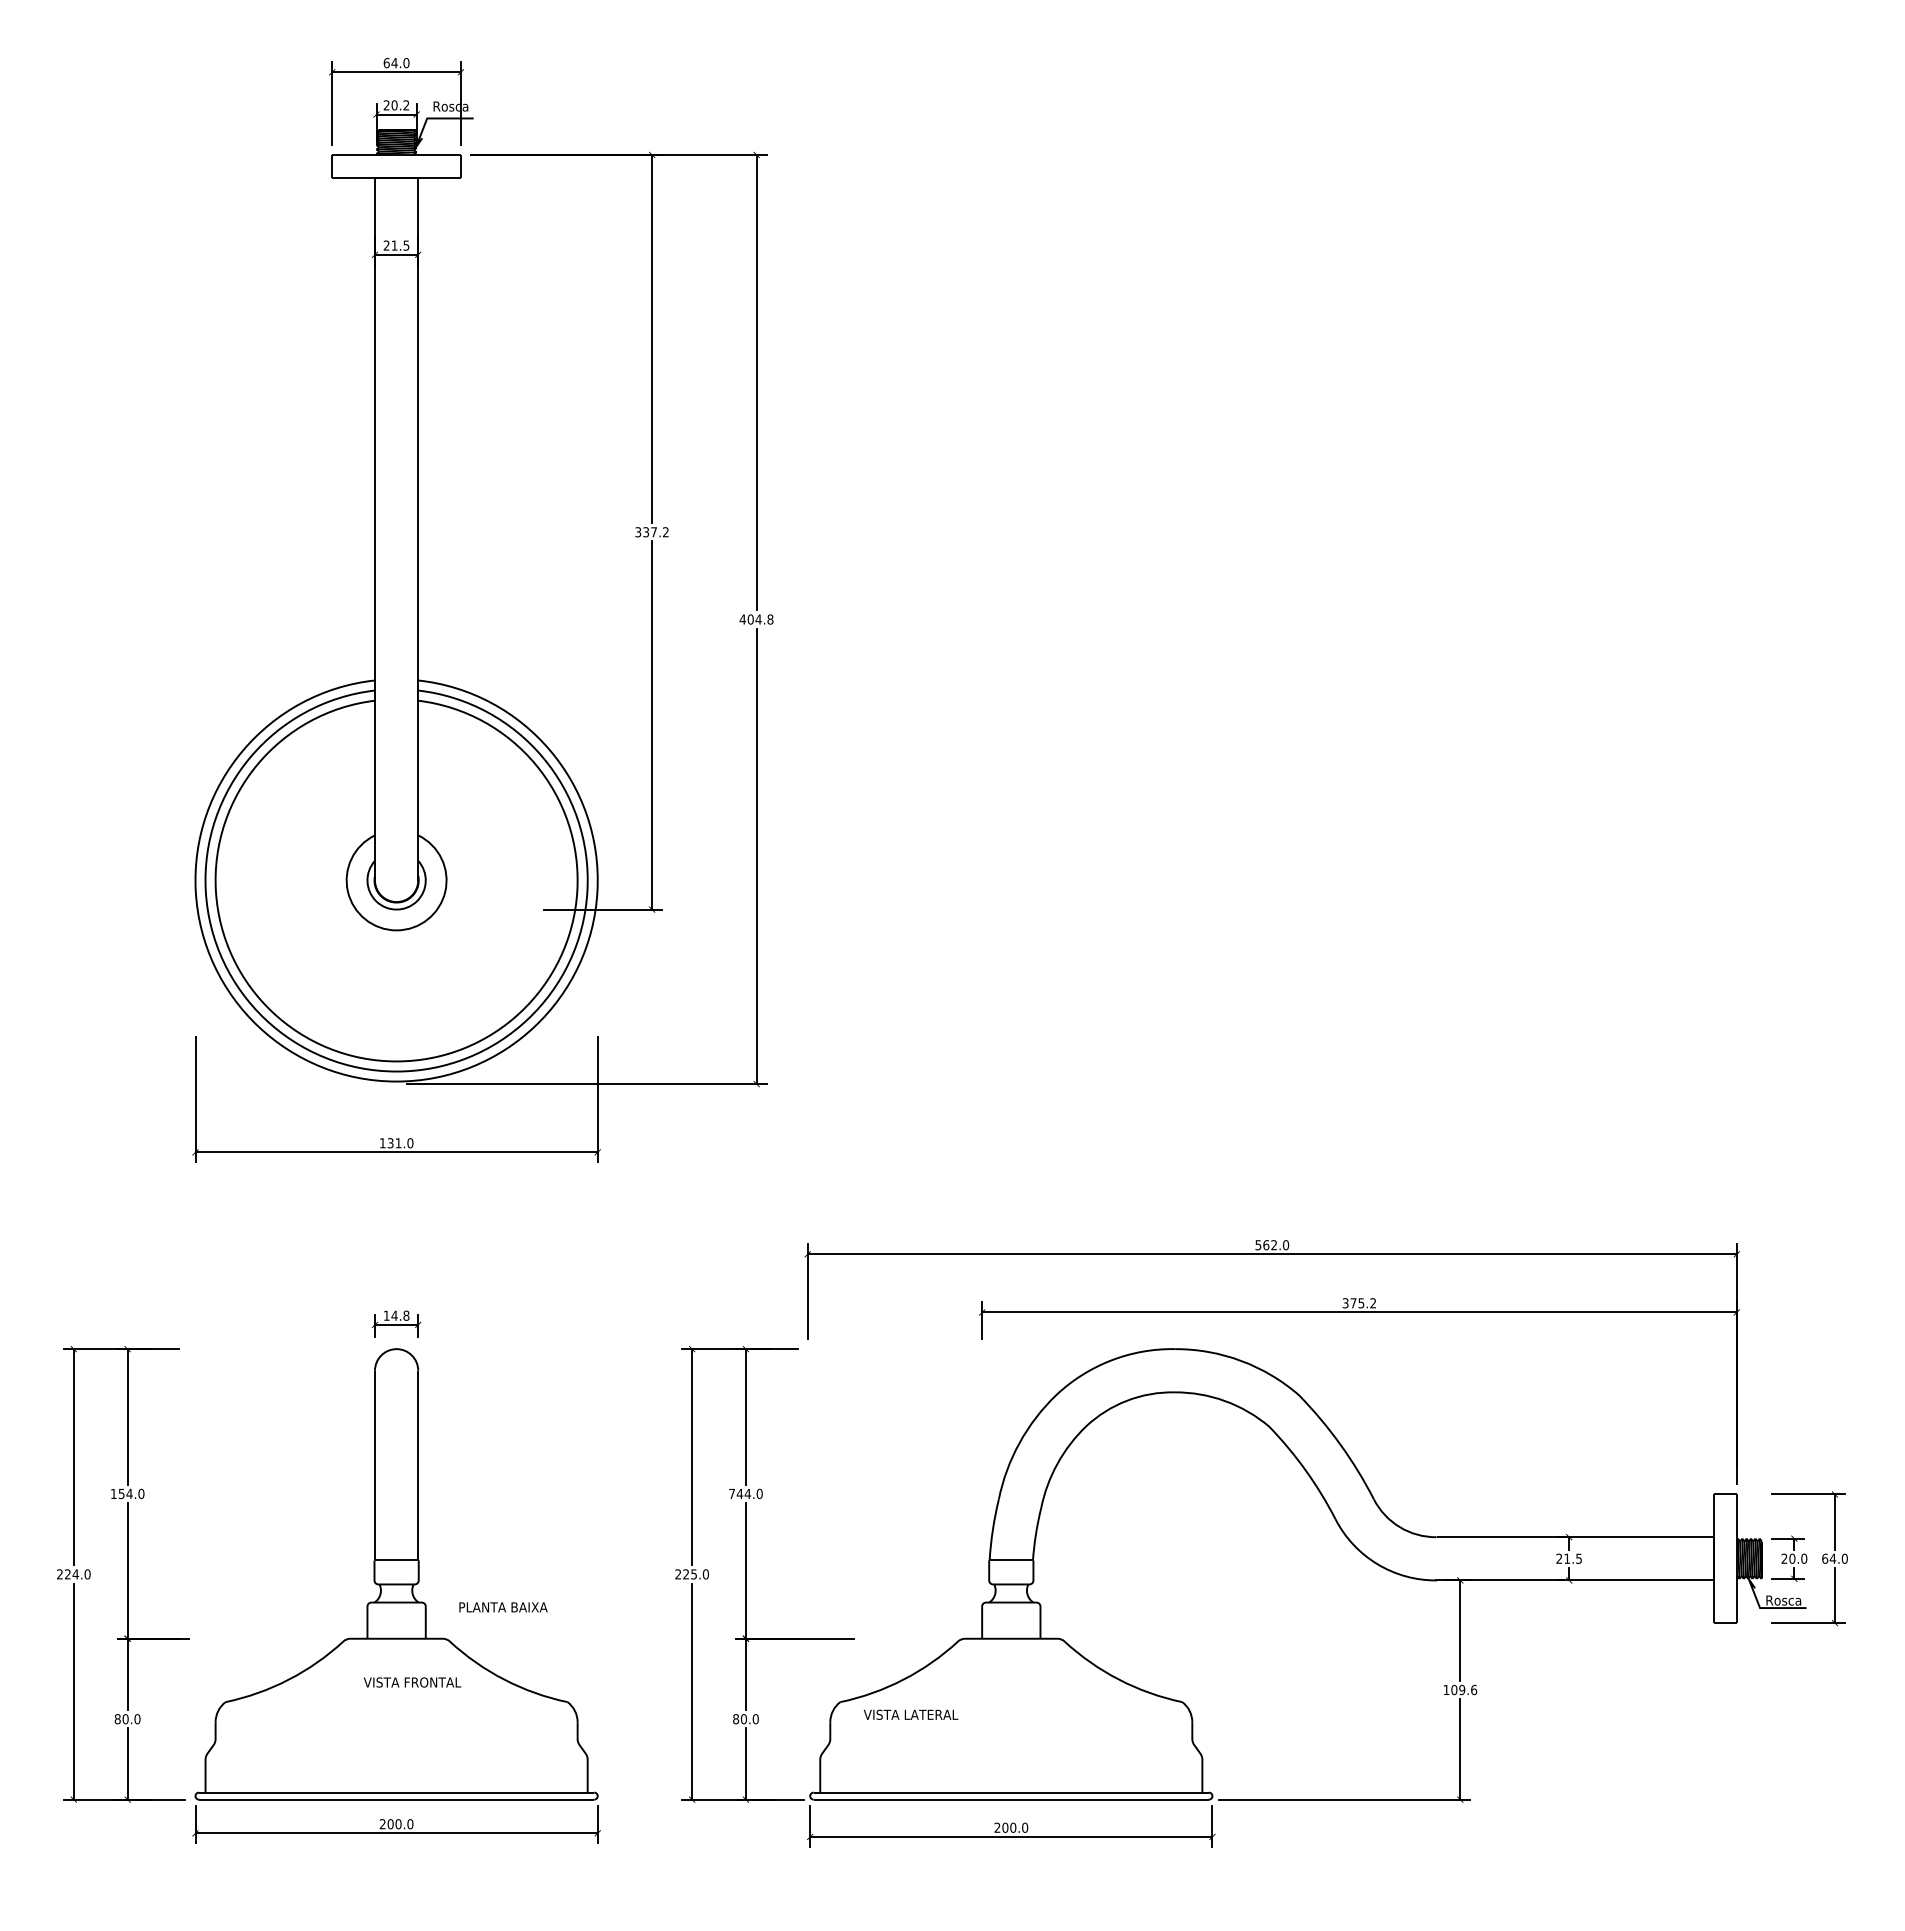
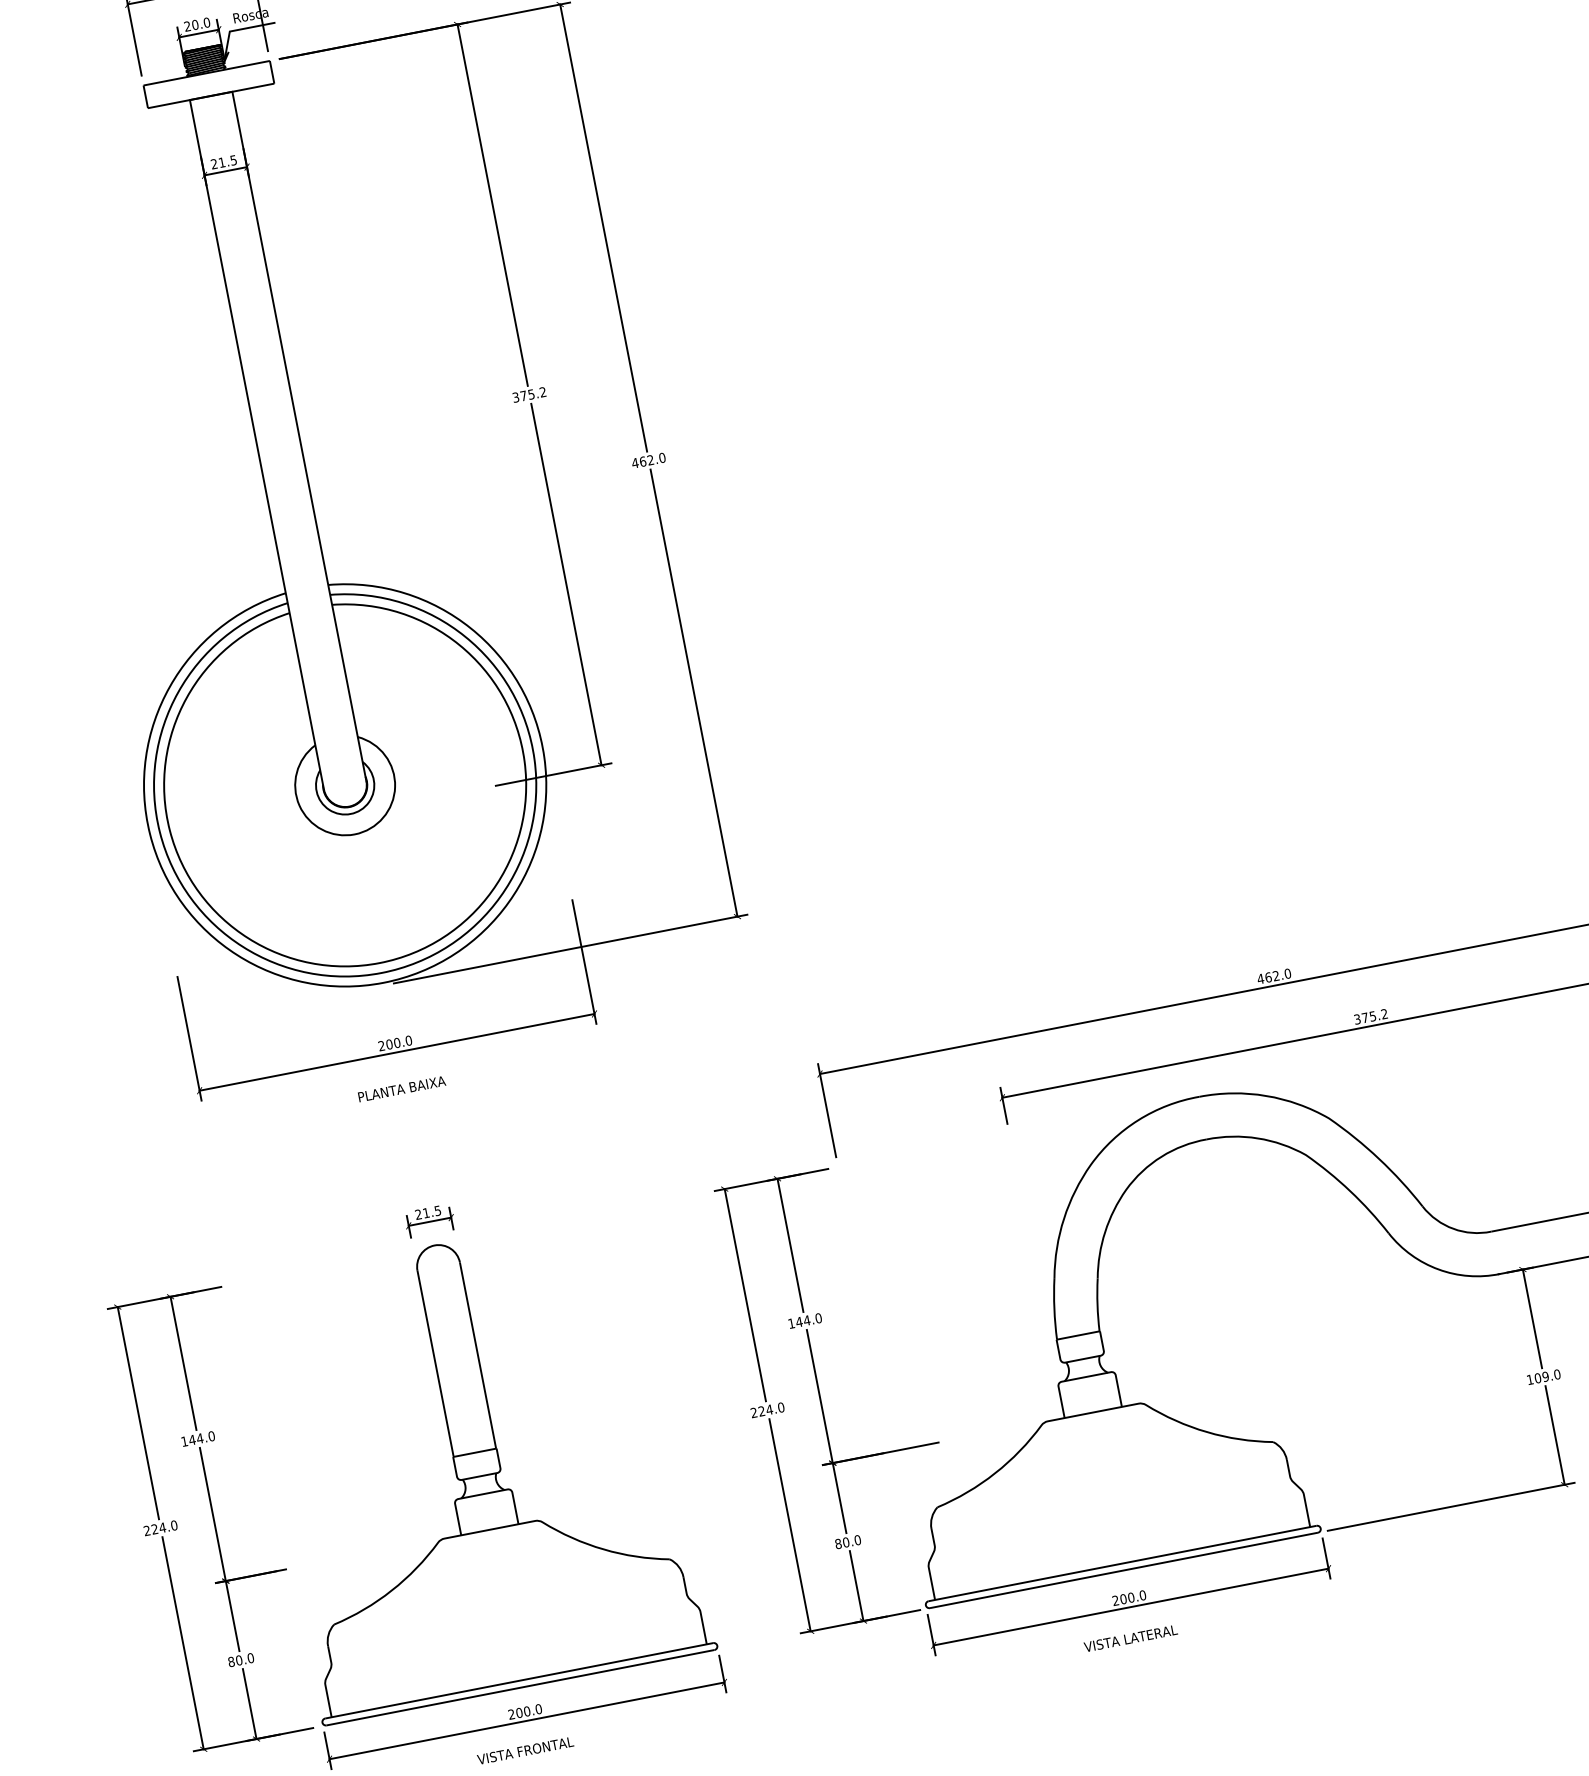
text: (406, 105) -> (207, 22), 20.2 -> 20.0
text: (649, 532) -> (527, 395), 337.2 -> 375.2
text: (760, 619) -> (652, 459), 404.8 -> 462.0
text: (390, 1143) -> (389, 1044), 131.0 -> 200.0
text: (1258, 1245) -> (1260, 979), 562.0 -> 462.0
text: (396, 1315) -> (428, 1212), 14.8 -> 21.5
text: (731, 1493) -> (790, 1323), 744.0 -> 144.0
text: (121, 1494) -> (192, 1440), 154.0 -> 144.0
text: (693, 1574) -> (769, 1410), 225.0 -> 224.0
text: (503, 1607) -> (402, 1089), moved
text: (412, 1682) -> (525, 1750), moved
text: (1474, 1689) -> (1557, 1373), 109.6 -> 109.0
text: (911, 1714) -> (1131, 1638), moved

